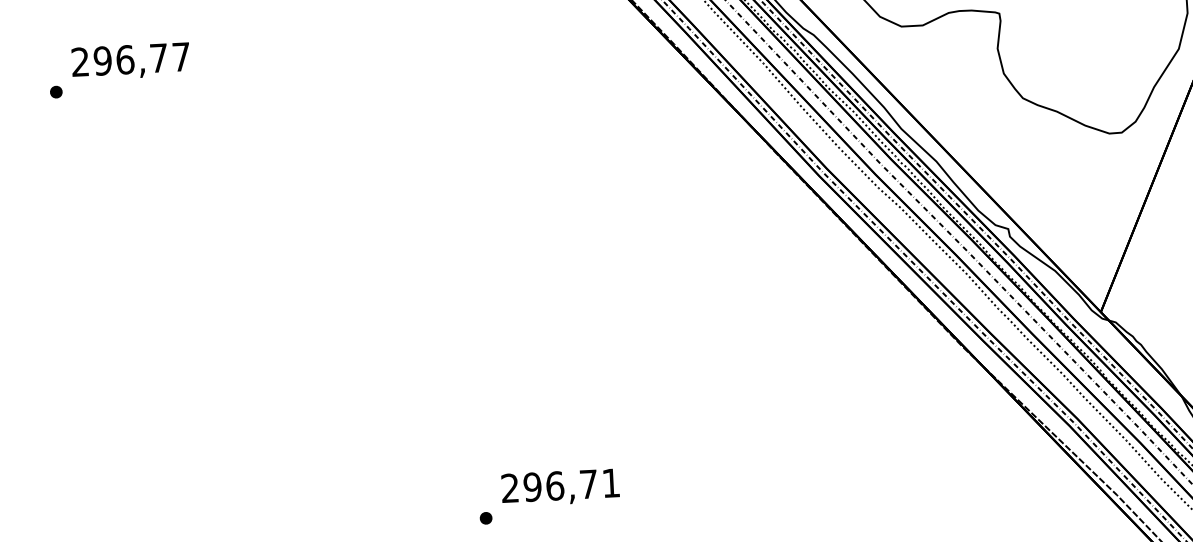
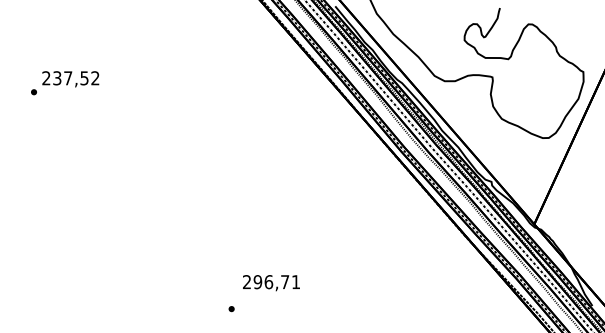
text: (142, 59) -> (76, 78), 296,77 -> 237,52
text: (560, 488) -> (271, 283), moved

